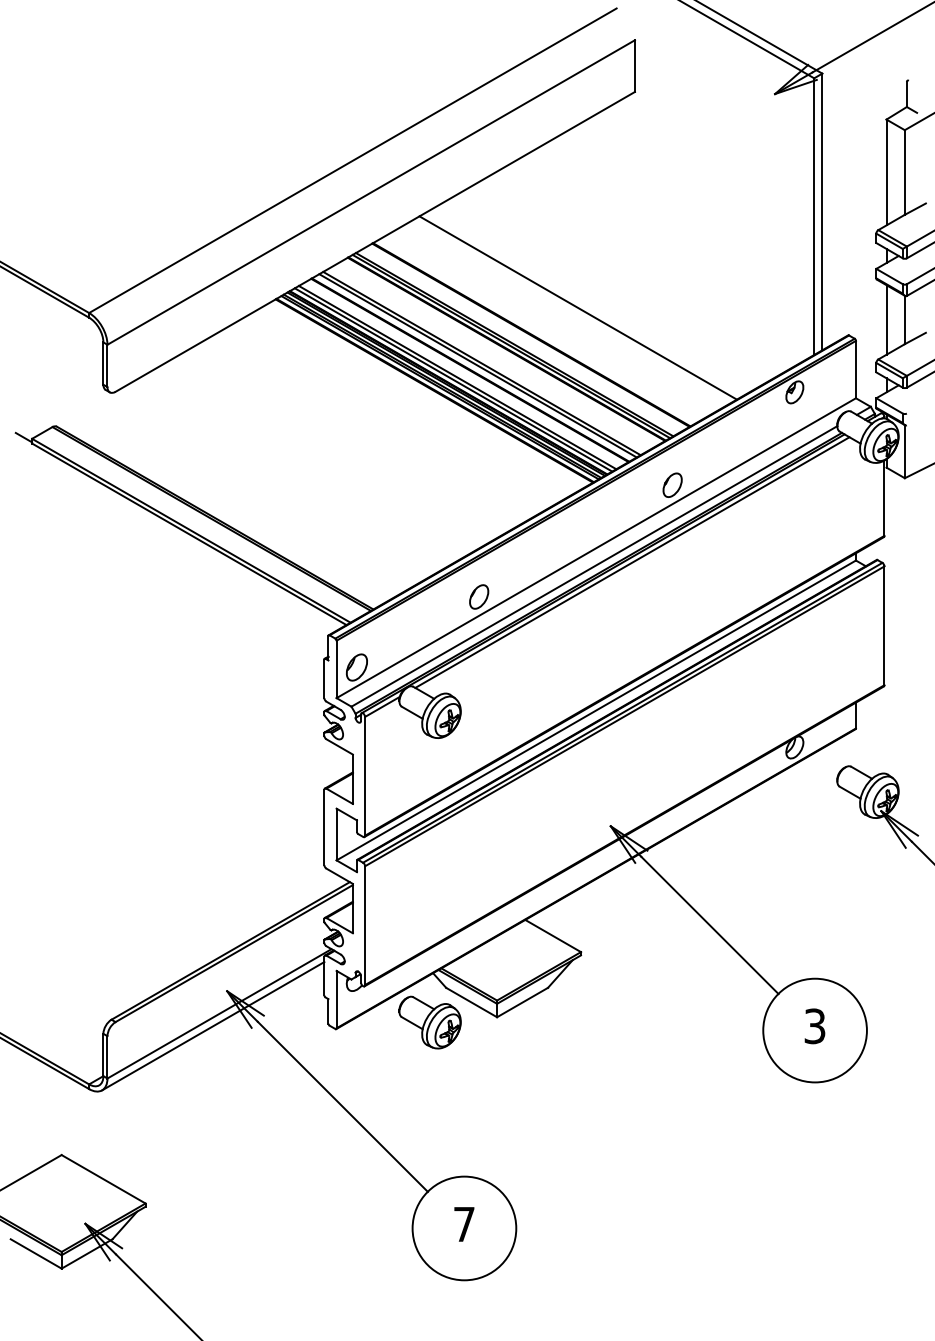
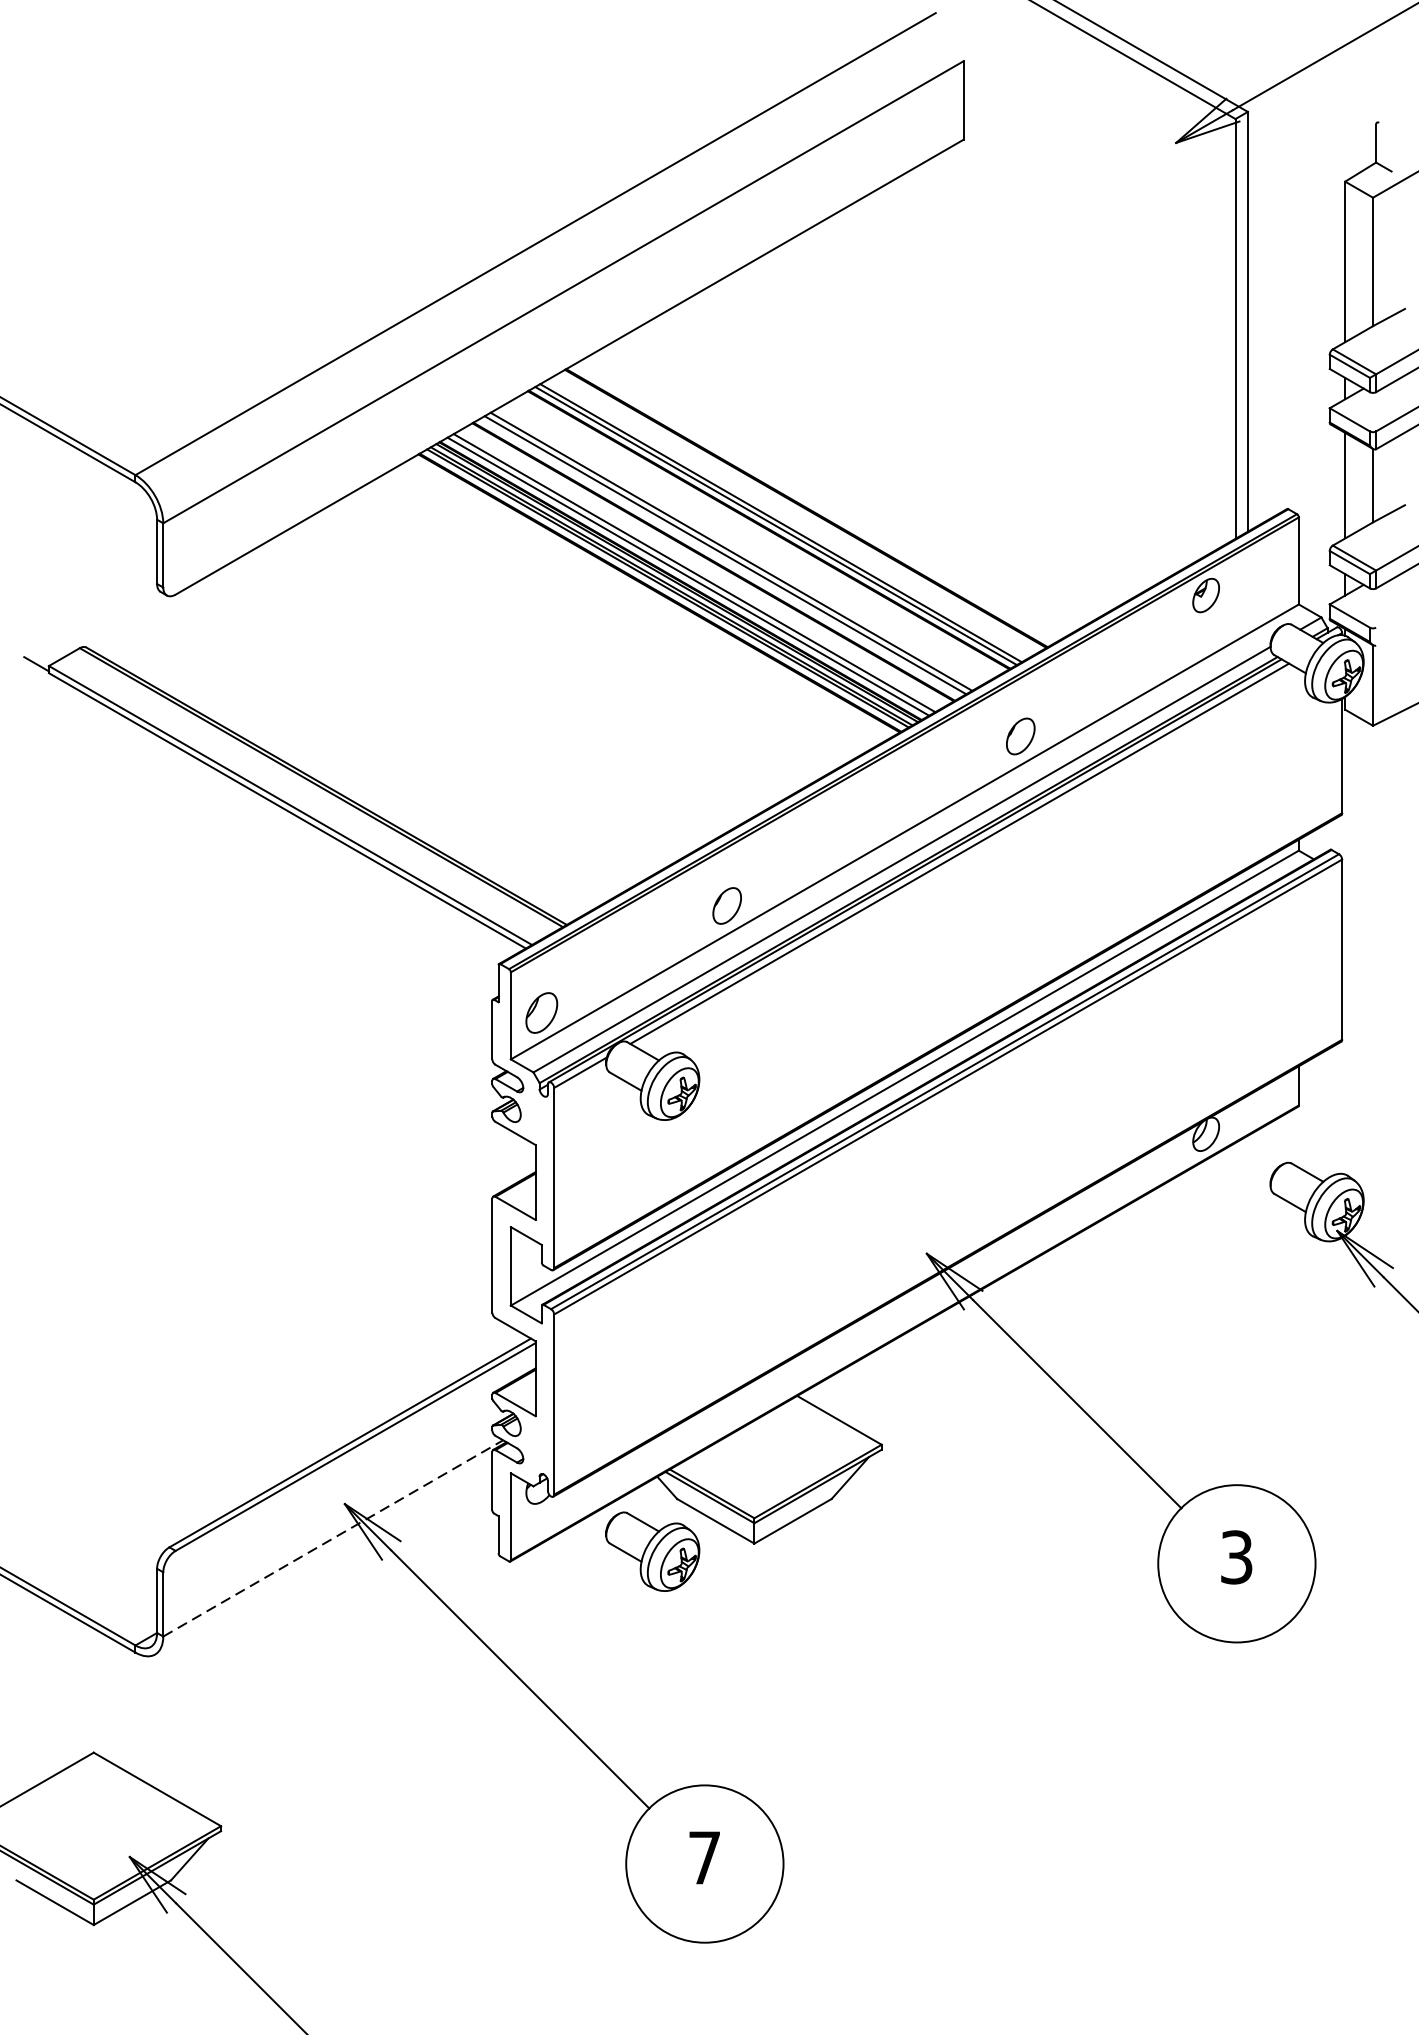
line: (577, 307) -> (876, 466), removed
line: (219, 1013) -> (333, 1537), solid -> dashed
line: (213, 1026) -> (324, 1557), removed

